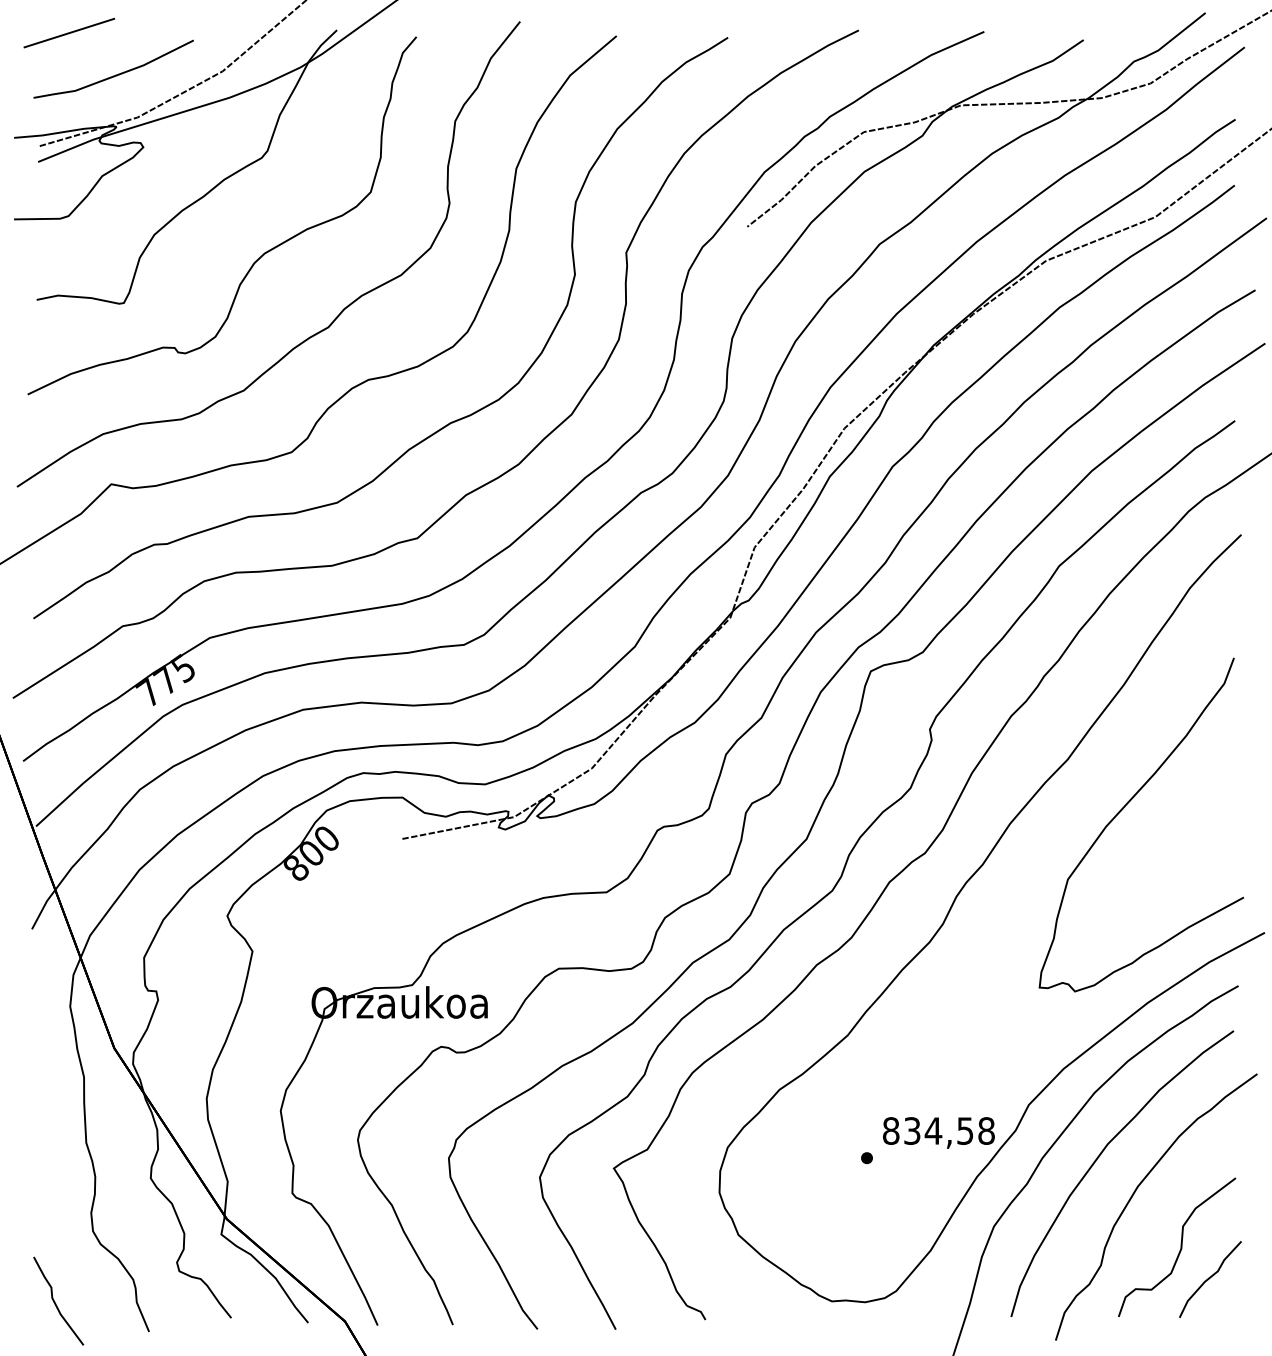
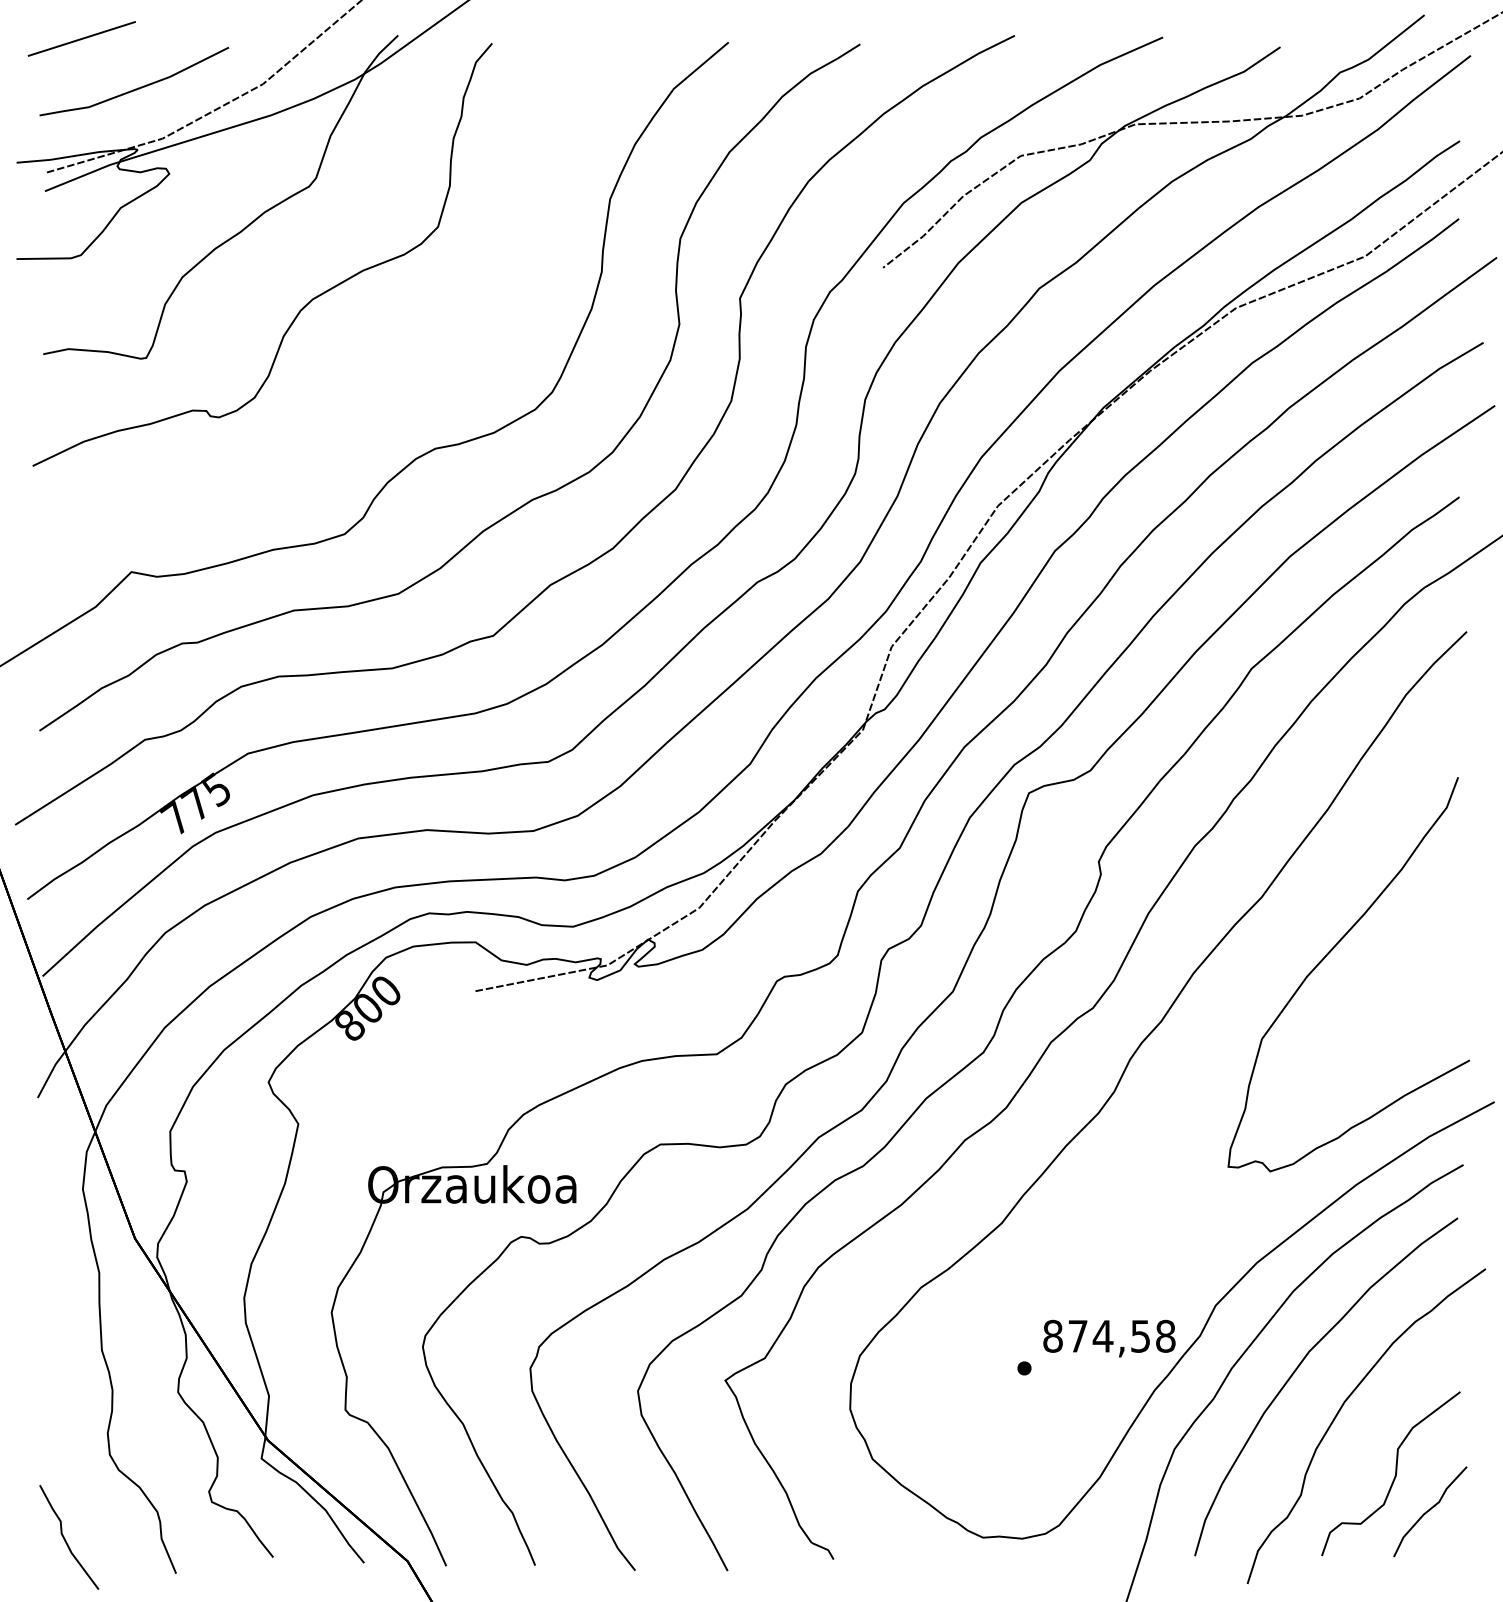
curve: (316, 332) -> (373, 392), removed
text: (912, 1130) -> (1078, 1335), 834,58 -> 874,58

